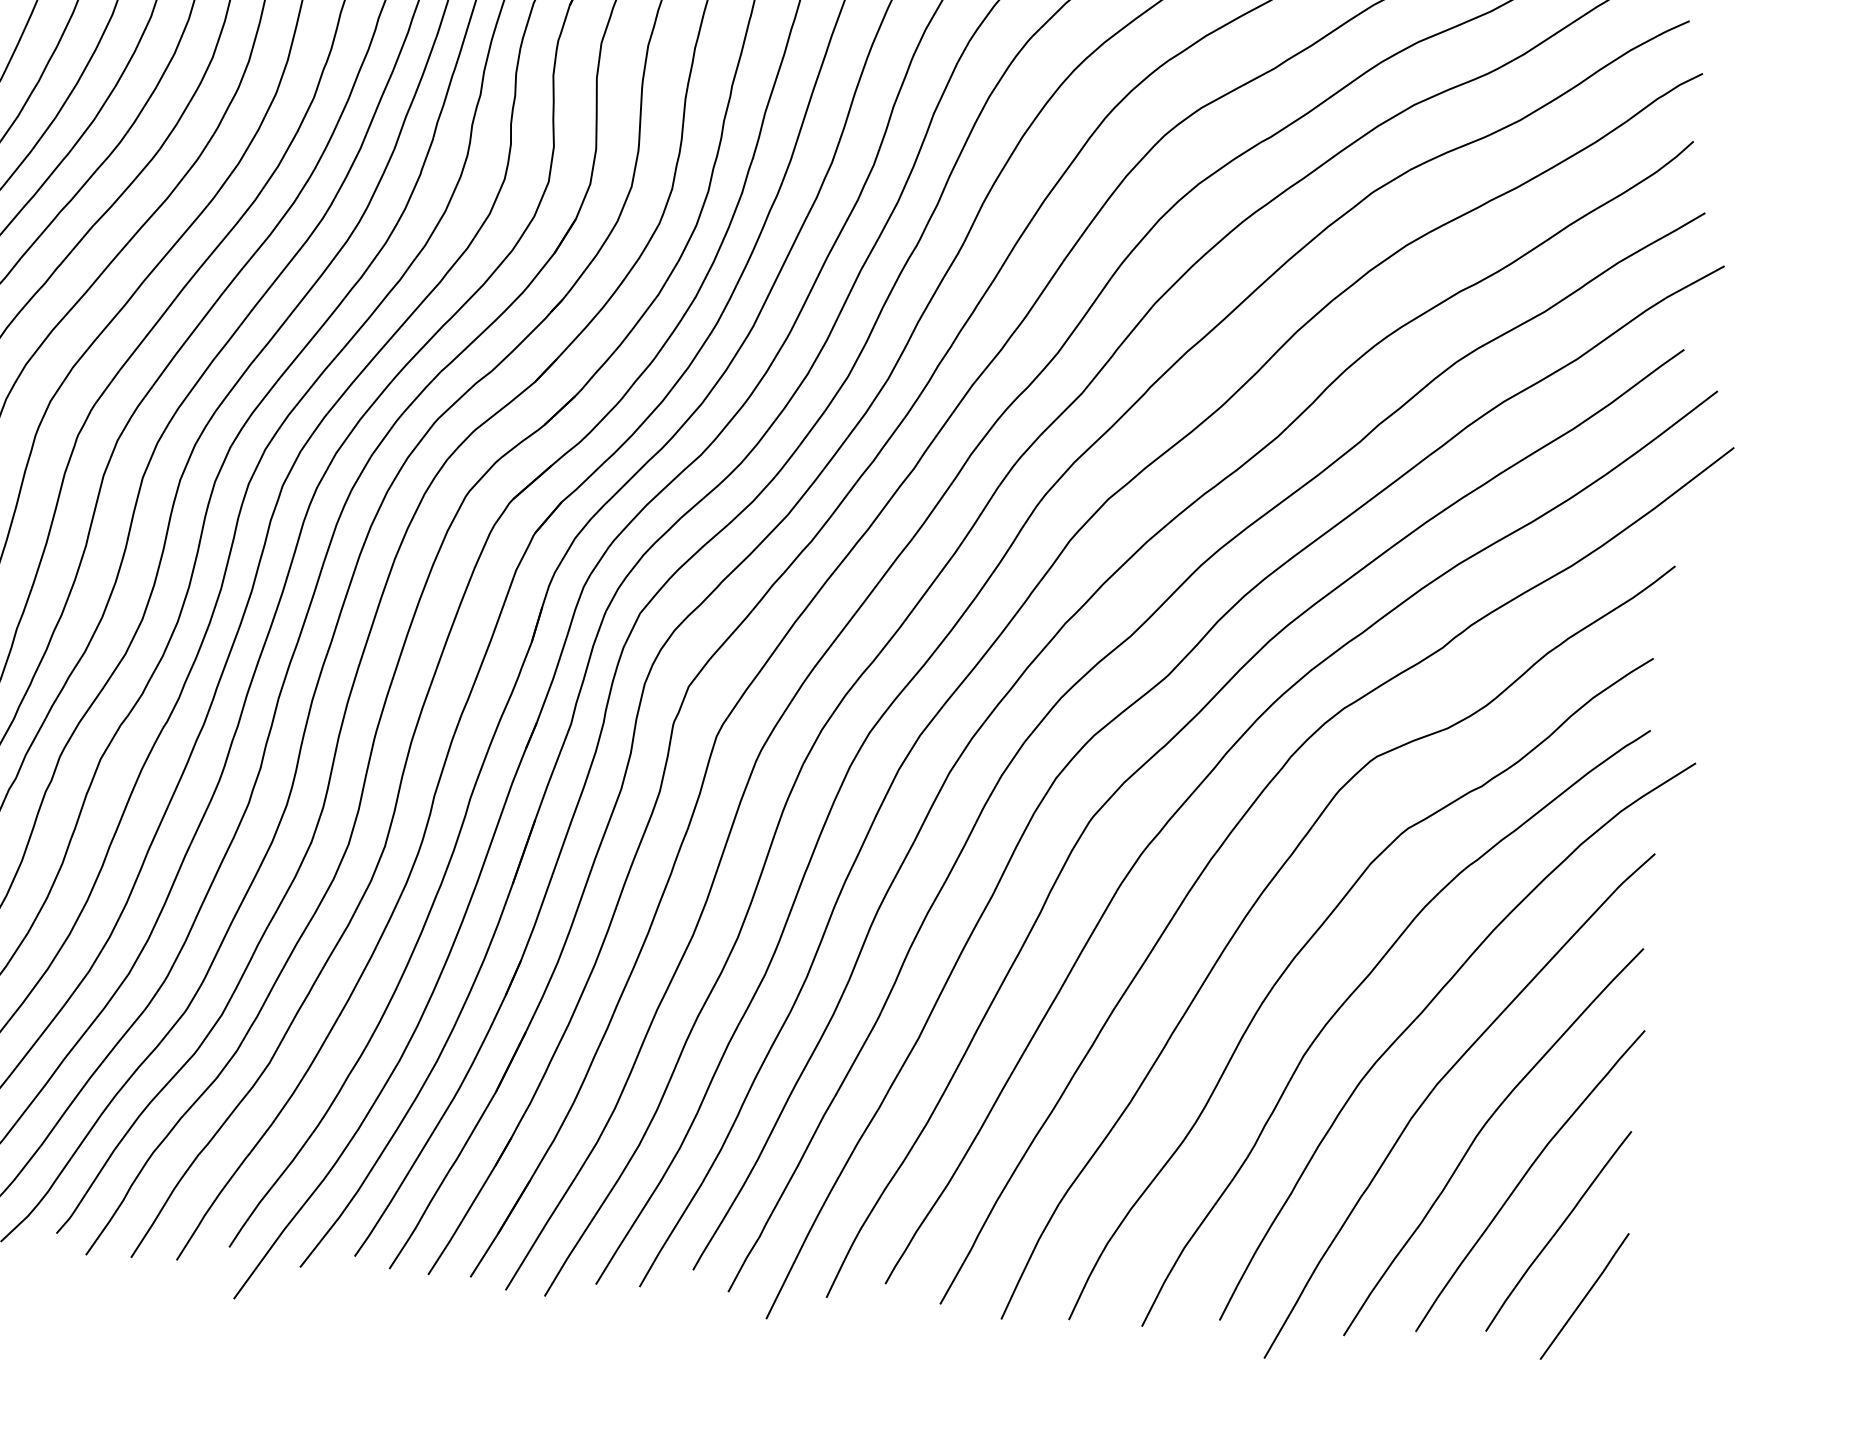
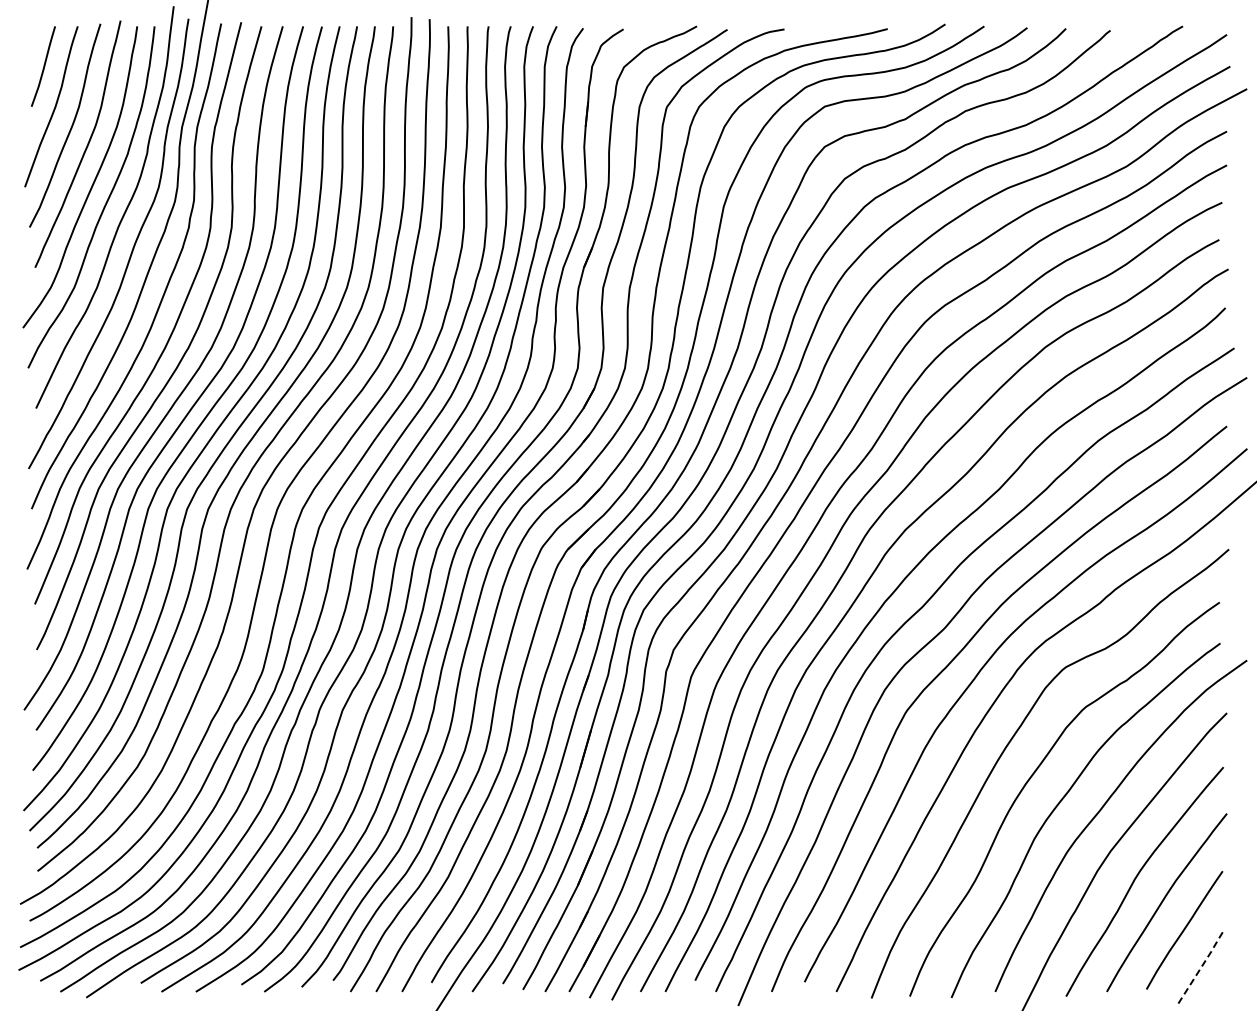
line: (1586, 1295) -> (1202, 965), solid -> dashed

